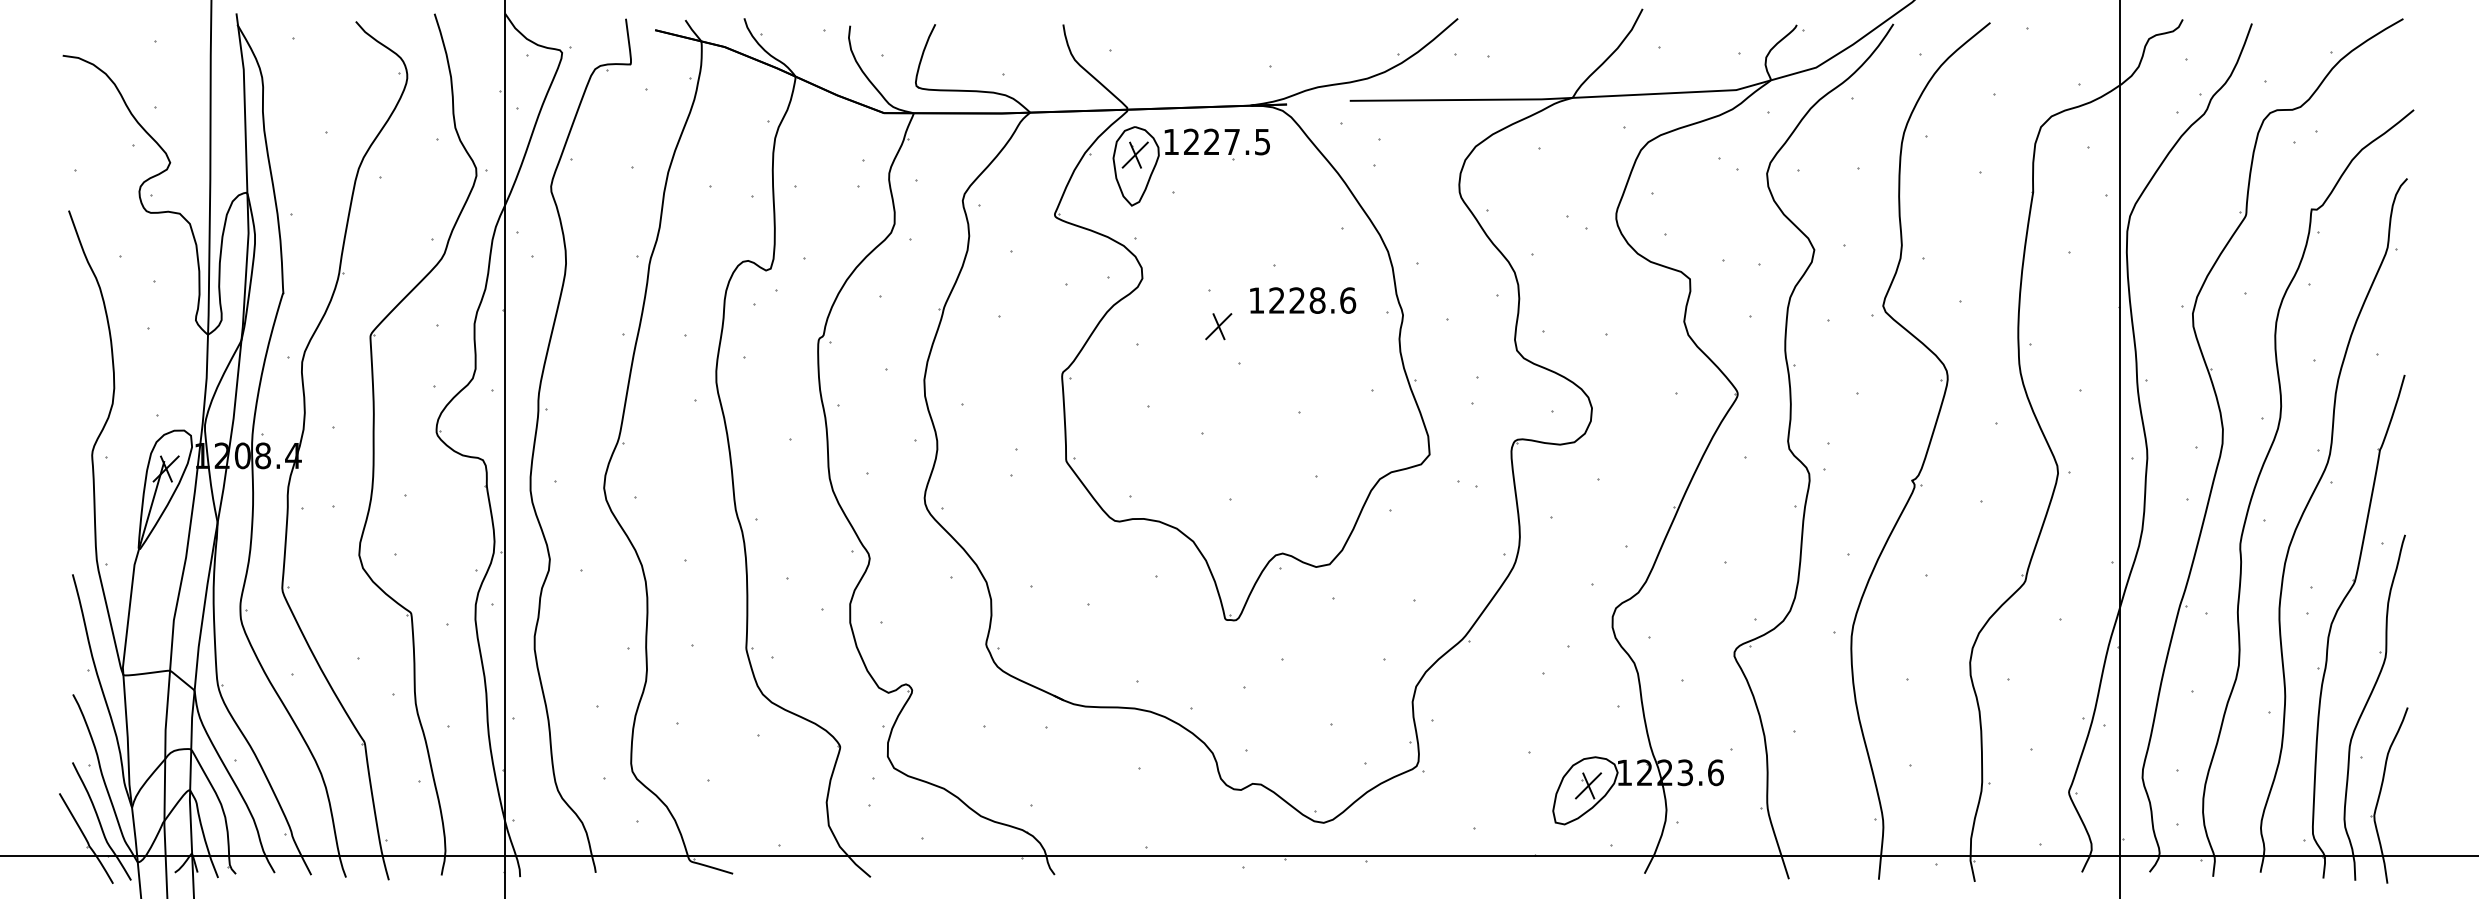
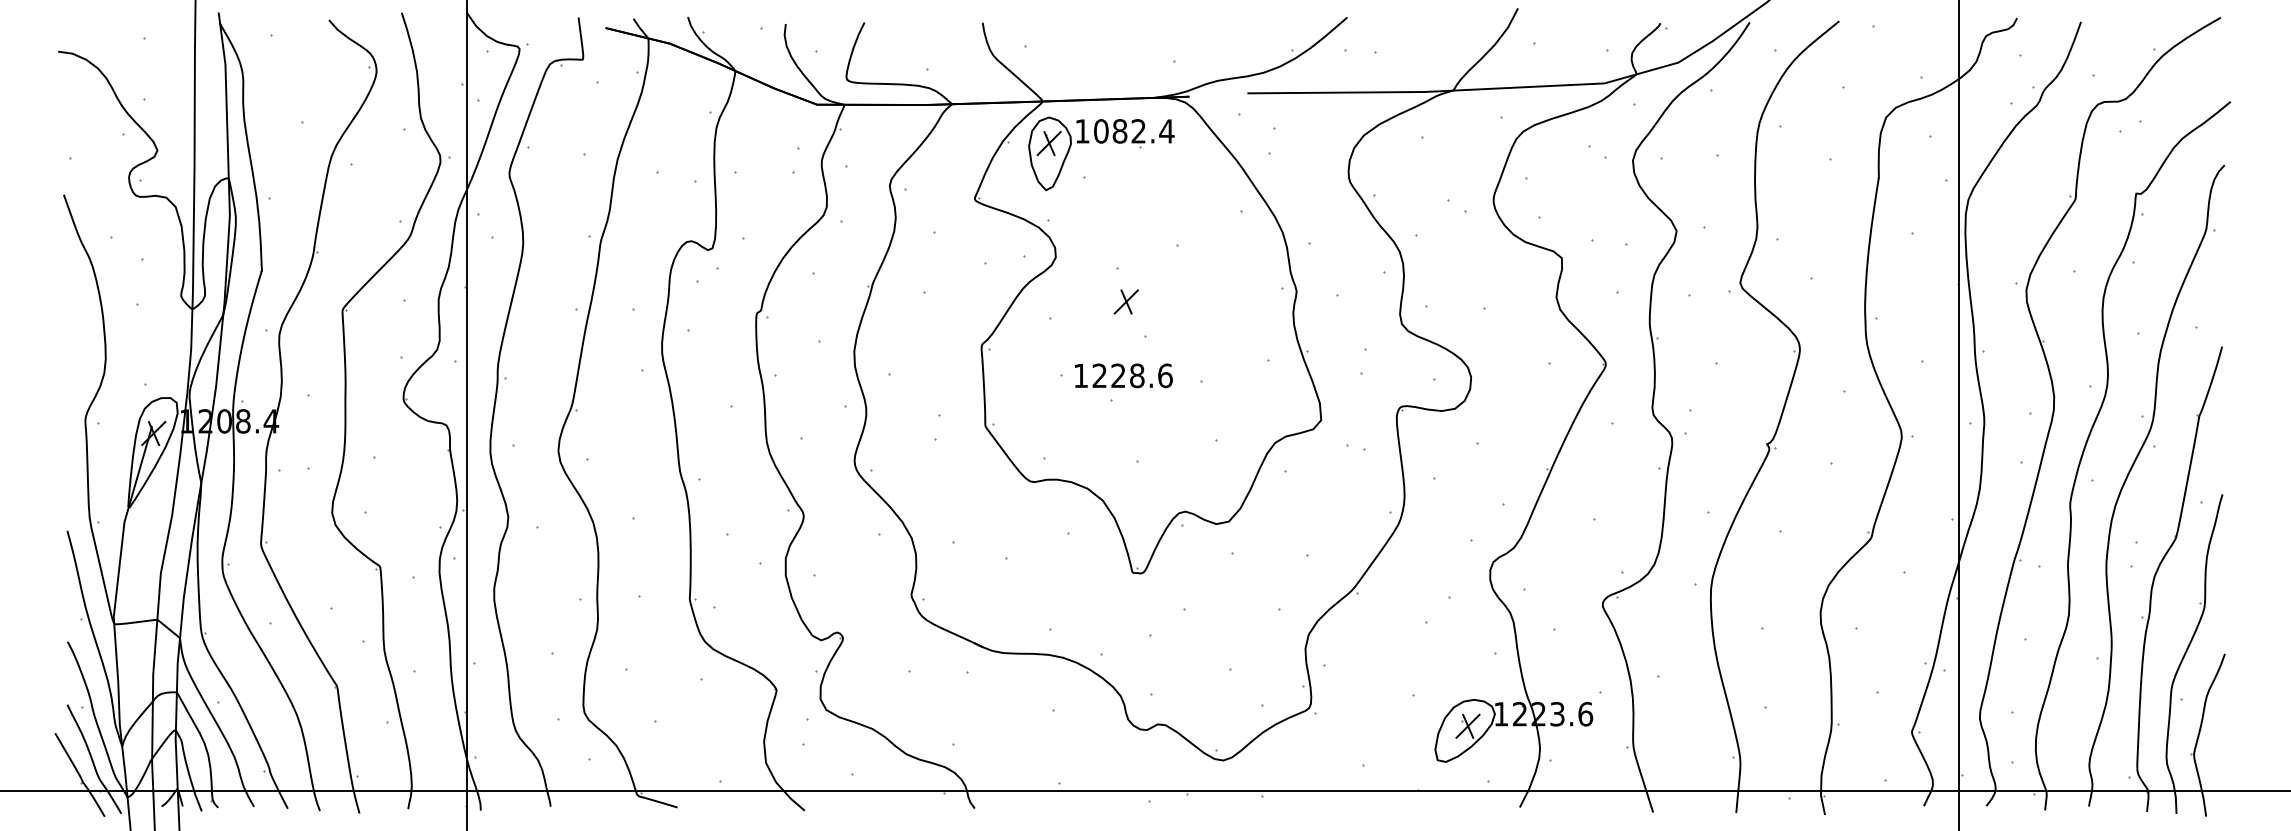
text: (1226, 141) -> (1133, 130), 1227.5 -> 1082.4
text: (1303, 300) -> (1124, 375), moved

